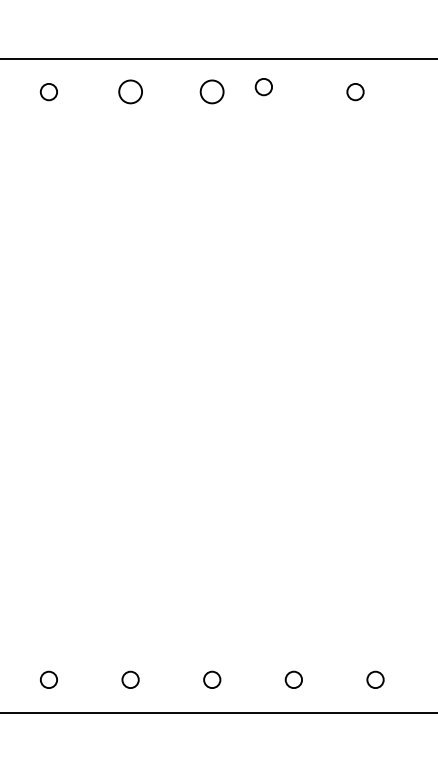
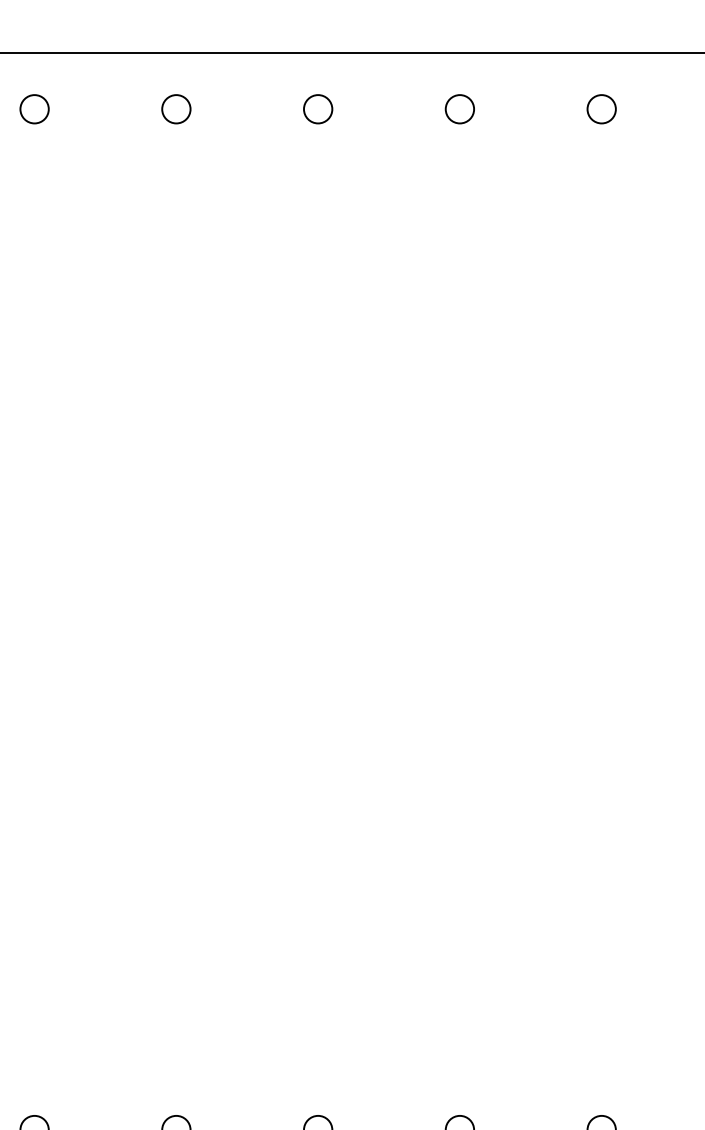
circle: (263, 87) -> (459, 109), moved
circle: (130, 92) -> (176, 109), size x0.71
circle: (212, 92) -> (318, 109), size x0.71
circle: (355, 92) -> (601, 109), moved

